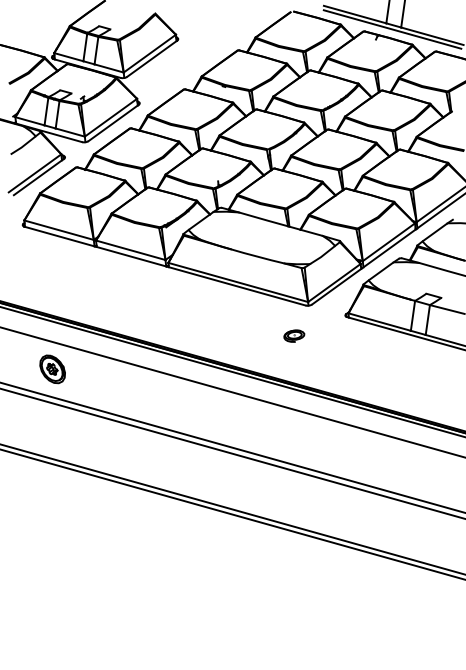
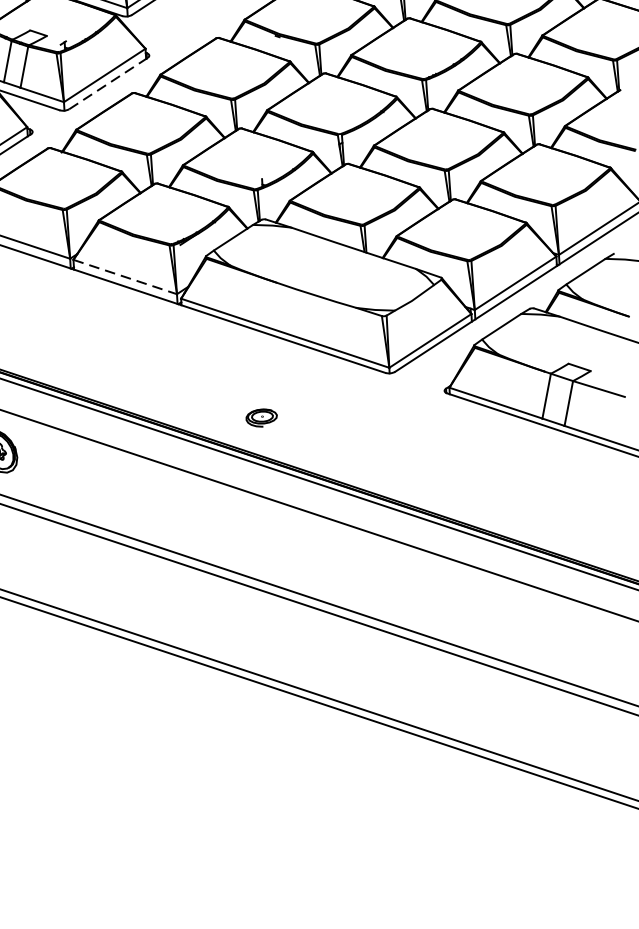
line: (114, 122) -> (109, 82), solid -> dashed
line: (131, 250) -> (126, 277), solid -> dashed
part: (294, 335) -> (261, 416), moved

